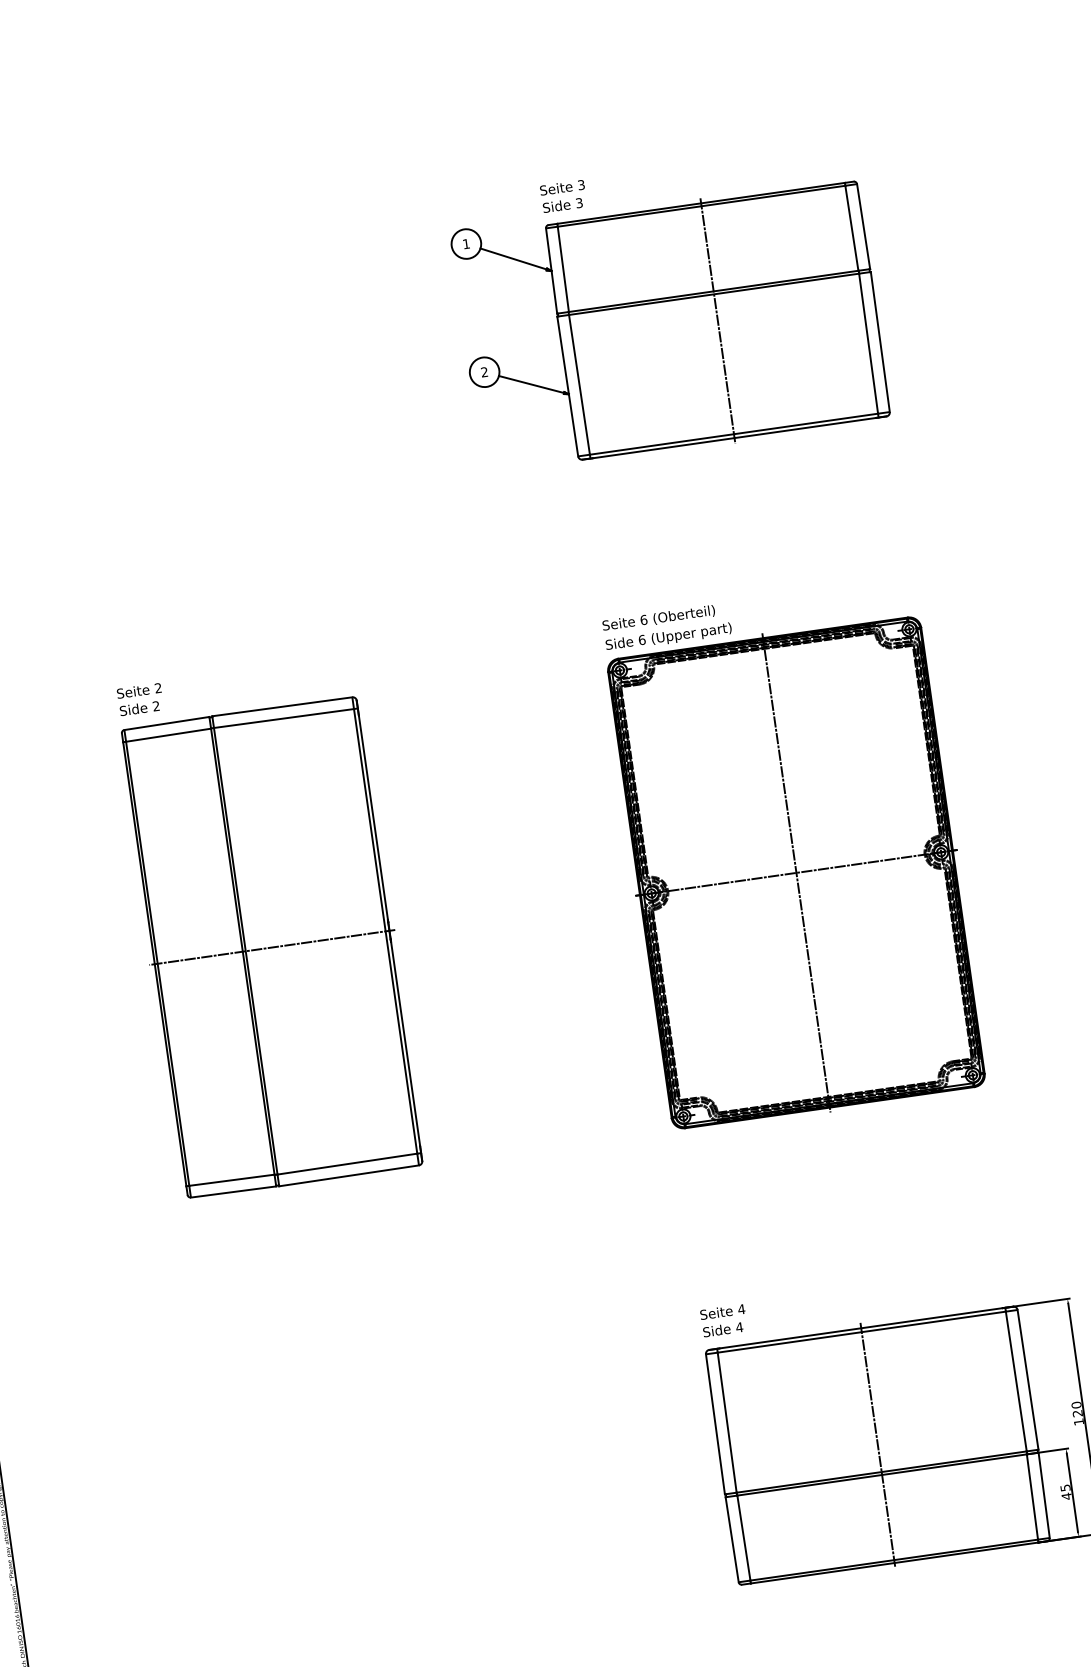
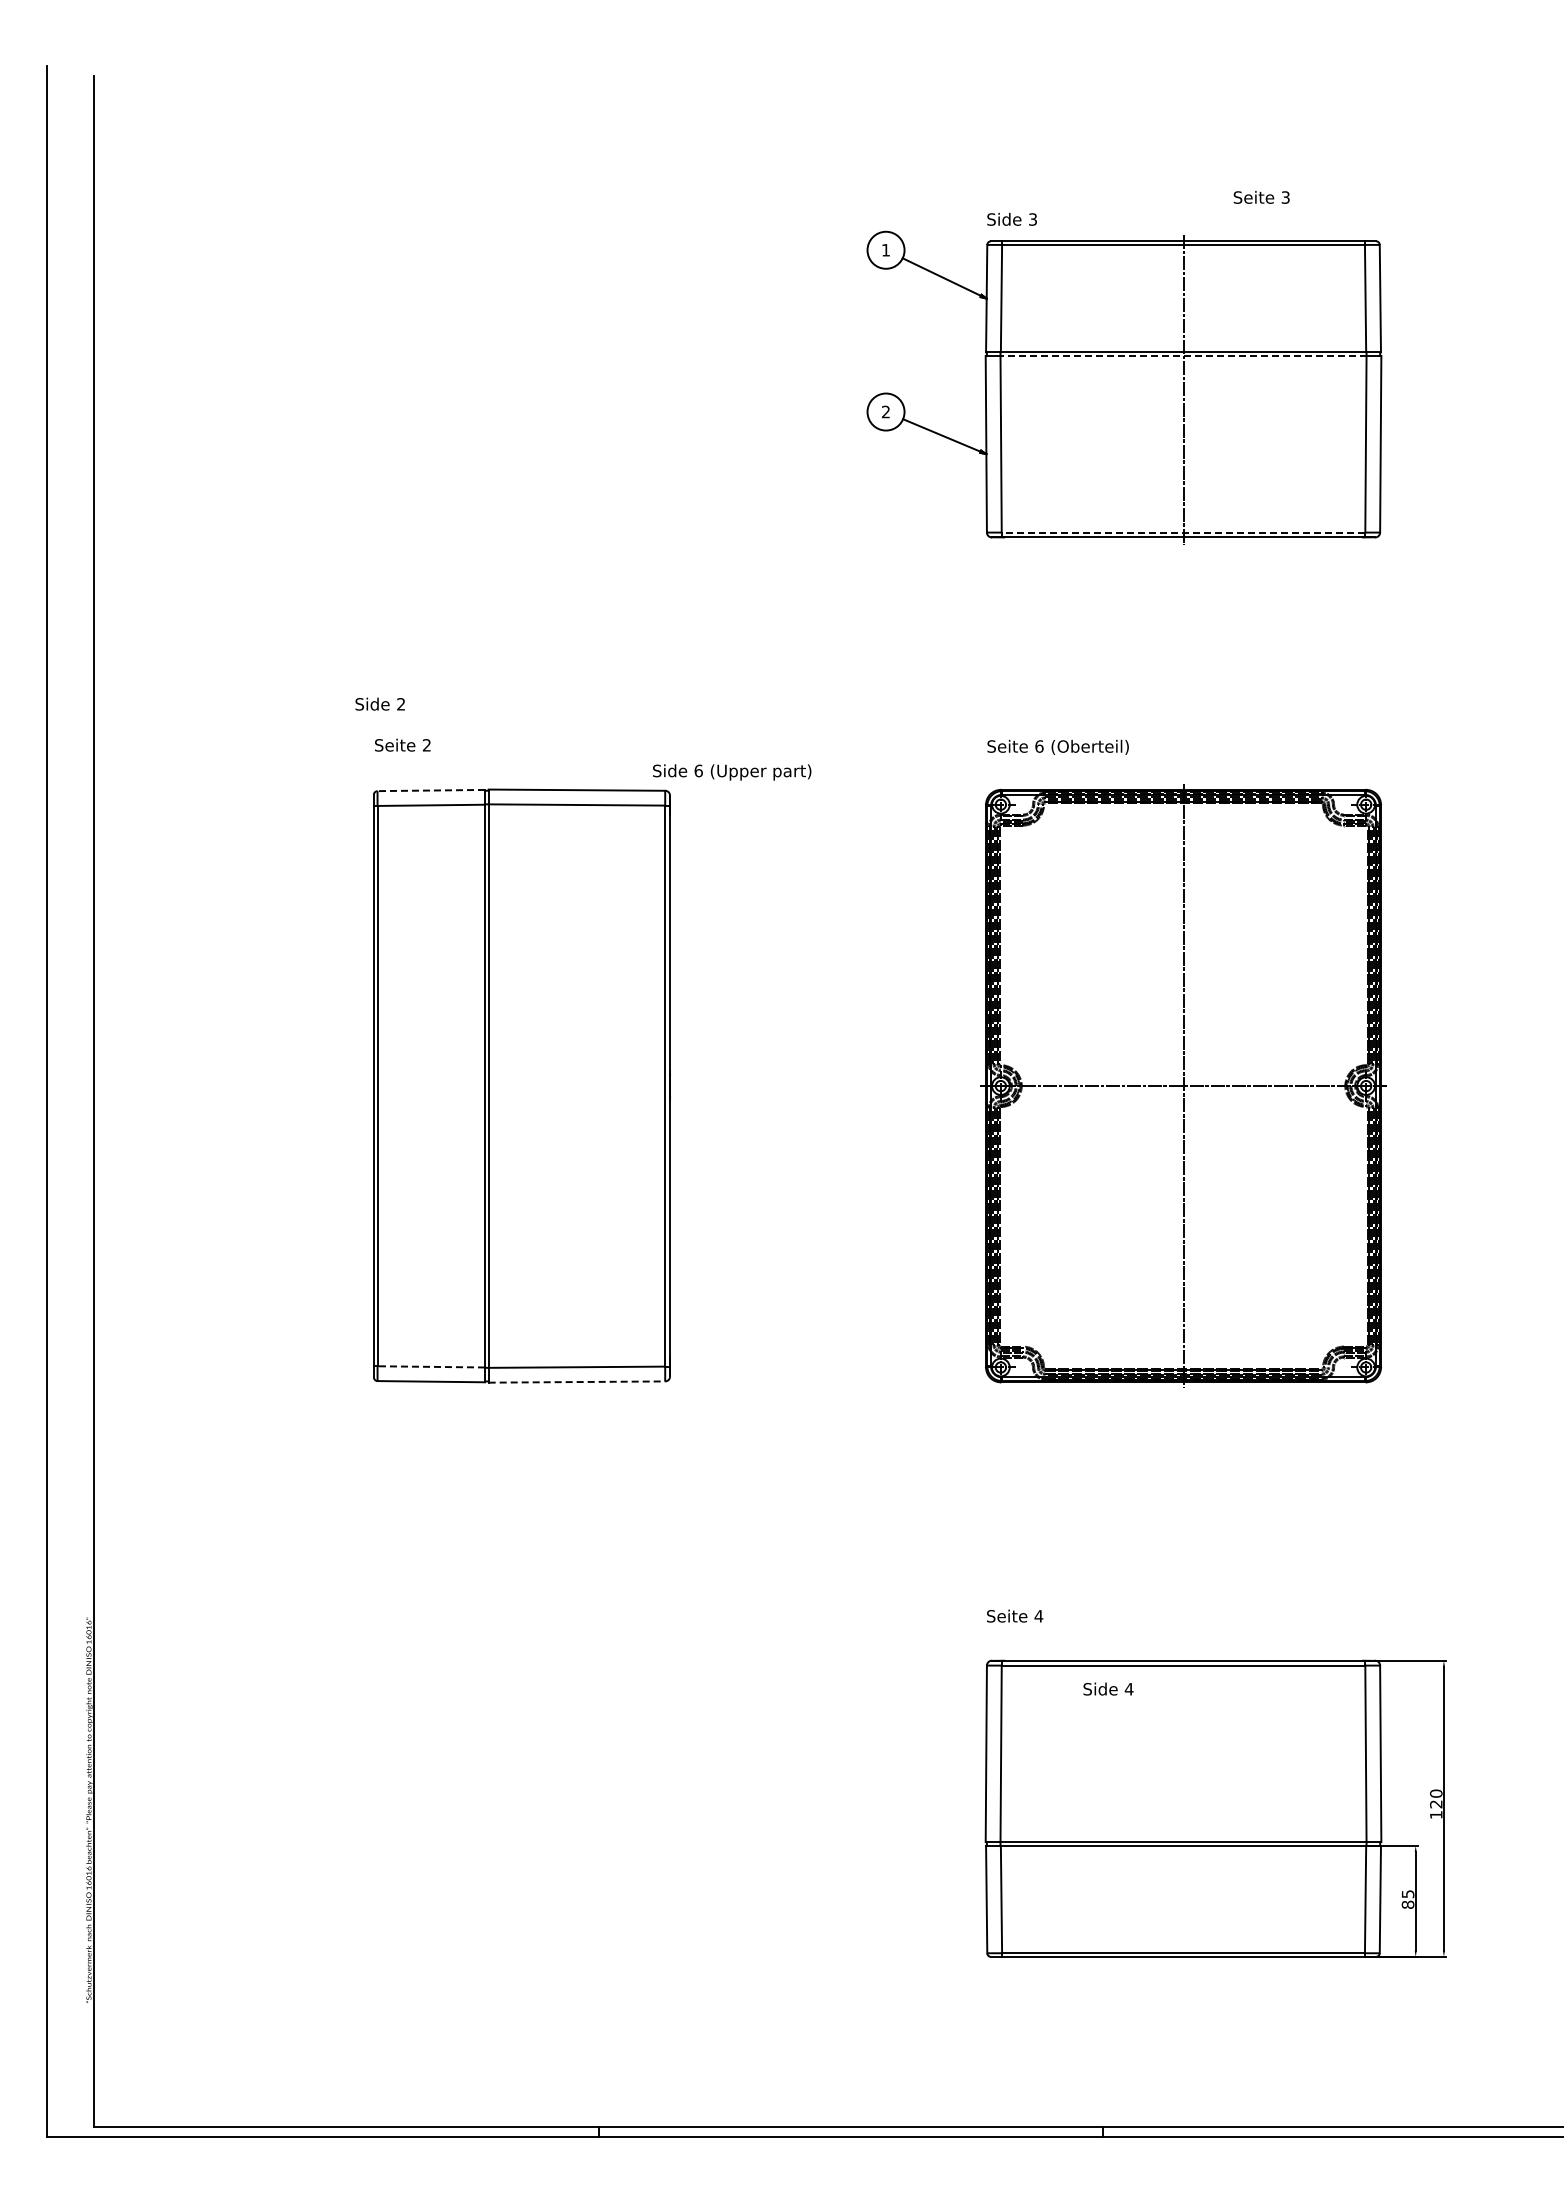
text: (562, 187) -> (1261, 197), moved
line: (714, 294) -> (1183, 356), solid -> dashed
line: (733, 434) -> (1183, 532), solid -> dashed
text: (669, 637) -> (732, 772), moved
text: (139, 708) -> (379, 703), moved
line: (167, 723) -> (431, 790), solid -> dashed
line: (272, 947) -> (522, 1086), removed
line: (349, 1176) -> (577, 1382), solid -> dashed
line: (232, 1179) -> (431, 1366), solid -> dashed
text: (723, 1329) -> (1108, 1688), moved
line: (877, 1445) -> (1183, 1808), removed
text: (1066, 1496) -> (1407, 1904), 45 -> 85

